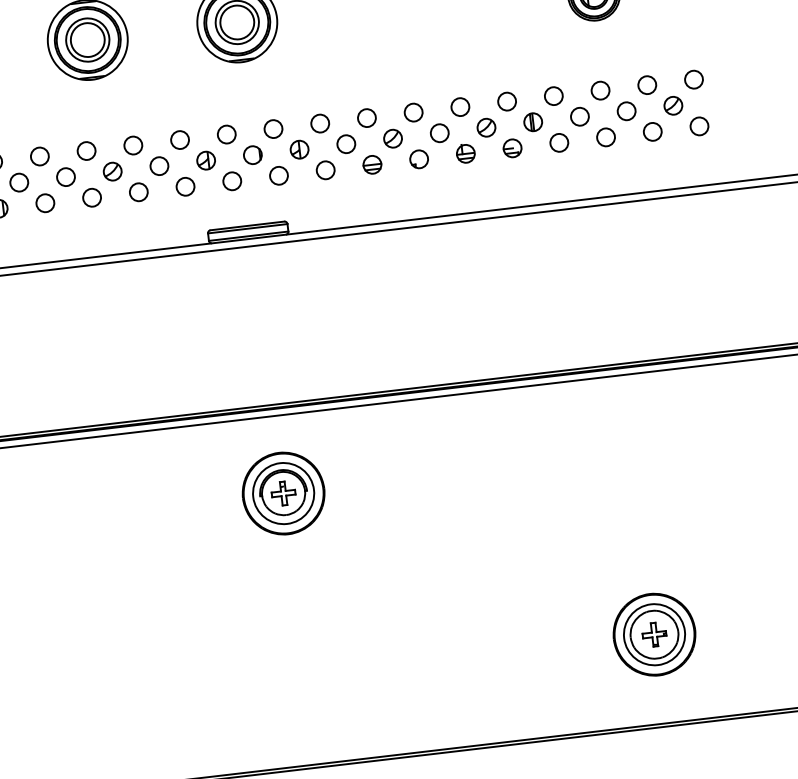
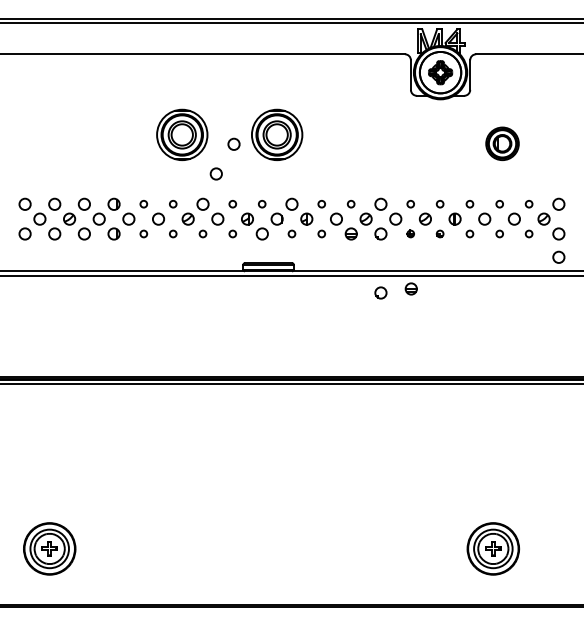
circle: (170, 44) -> (233, 143), added
circle: (645, 83) -> (528, 203), size x0.6
circle: (600, 89) -> (499, 203), size x0.6
circle: (147, 94) -> (215, 173), added
circle: (553, 94) -> (469, 203), size x0.6
circle: (505, 100) -> (439, 203), size x0.6
circle: (460, 105) -> (410, 203), size x0.6
circle: (365, 116) -> (350, 203), size x0.6
circle: (319, 122) -> (321, 203), size x0.6
circle: (651, 131) -> (528, 233), size x0.6
circle: (225, 133) -> (261, 203), size x0.6
circle: (605, 136) -> (499, 233), size x0.6
circle: (179, 138) -> (232, 203), size x0.6
circle: (558, 142) -> (469, 233), size x0.6
part: (511, 147) -> (439, 233), size x0.6
circle: (85, 149) -> (172, 203), size x0.6
part: (465, 153) -> (410, 233), size x0.6
circle: (39, 155) -> (143, 203), size x0.6
circle: (703, 161) -> (558, 256), added
circle: (325, 169) -> (321, 233), size x0.6
circle: (278, 175) -> (291, 233), size x0.6
circle: (185, 186) -> (232, 233), size x0.6
circle: (137, 191) -> (202, 233), size x0.6
circle: (90, 197) -> (172, 233), size x0.6
circle: (44, 202) -> (143, 233), size x0.6
part: (475, 239) -> (410, 288), added
circle: (429, 251) -> (380, 292), added
part: (283, 492) -> (271, 432), removed

